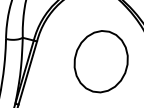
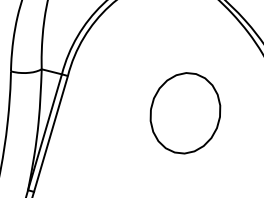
part: (100, 61) -> (184, 112), size x0.71

